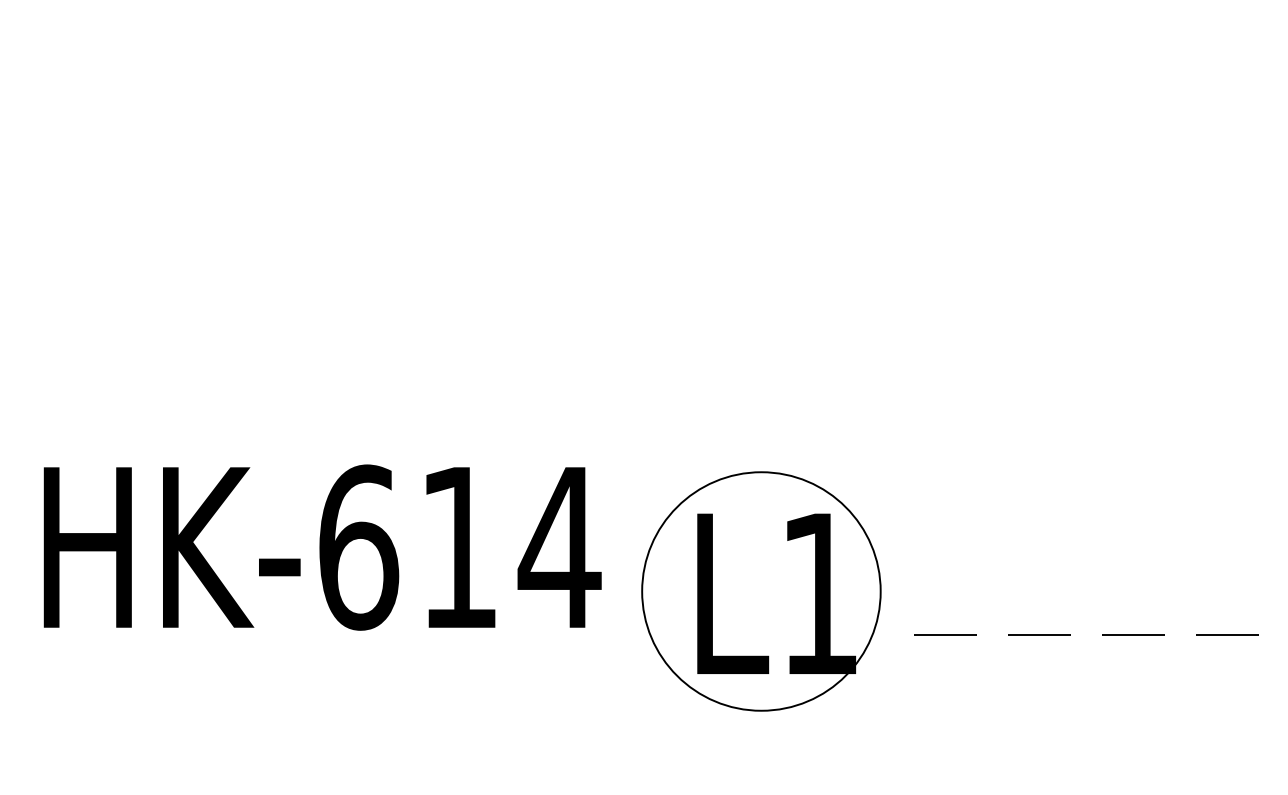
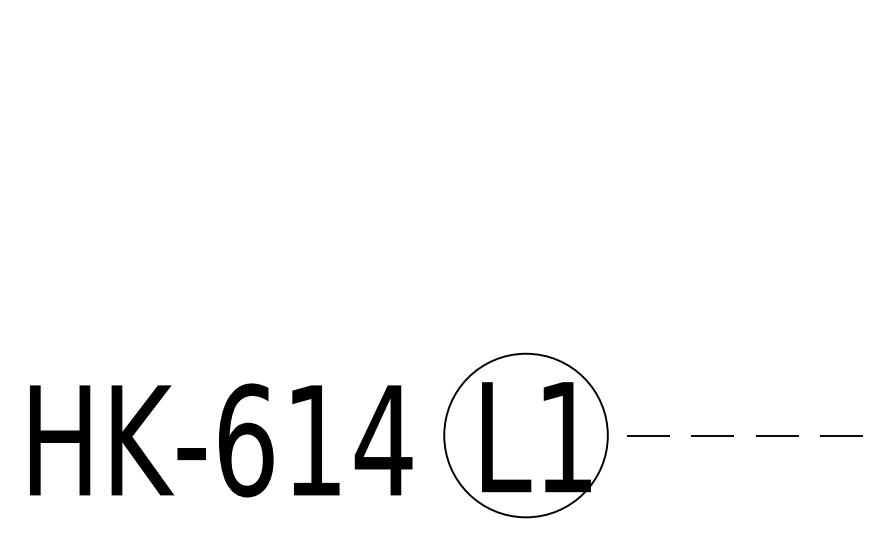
text: (323, 547) -> (221, 440), moved
part: (760, 591) -> (525, 435), moved

